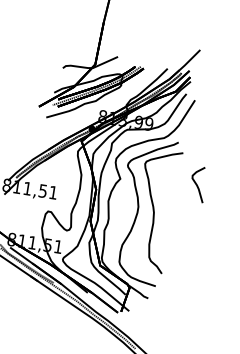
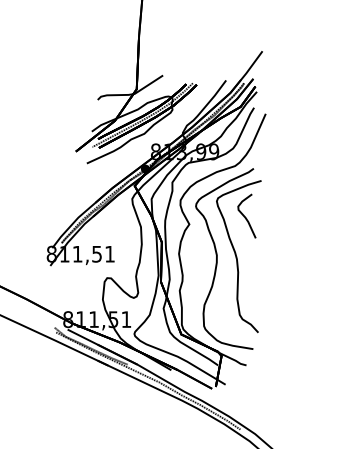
part: (198, 183) -> (246, 215), moved

